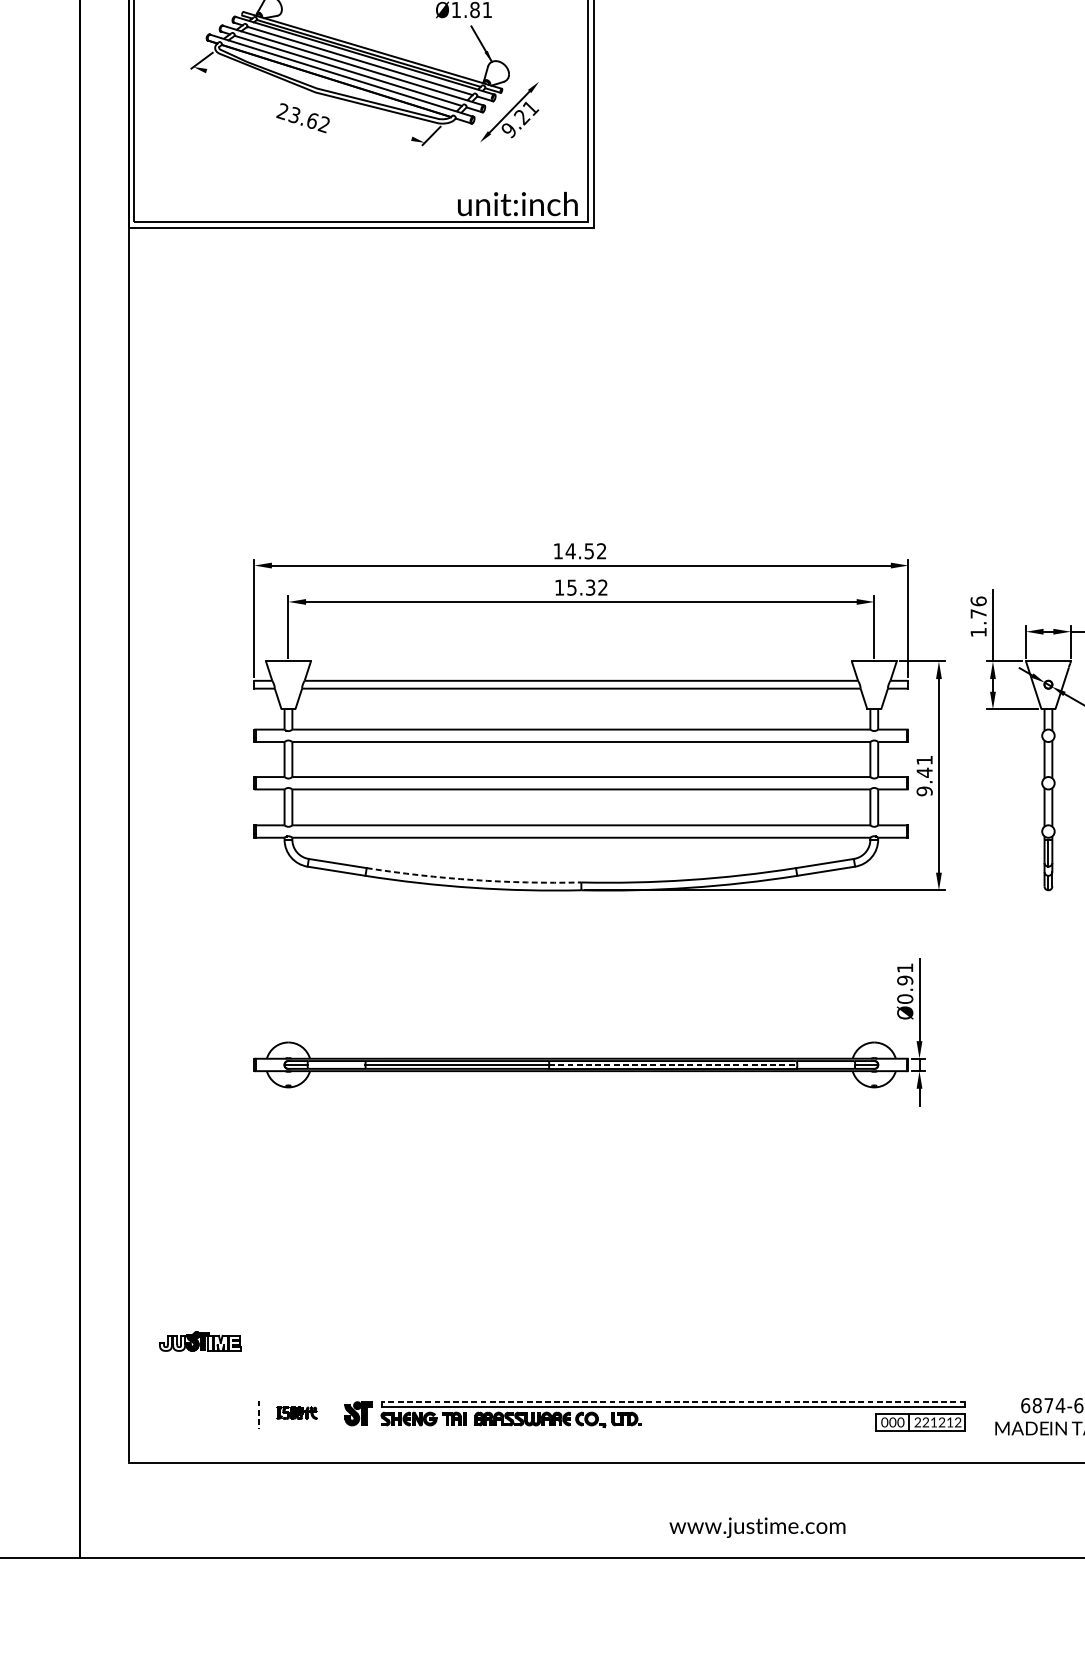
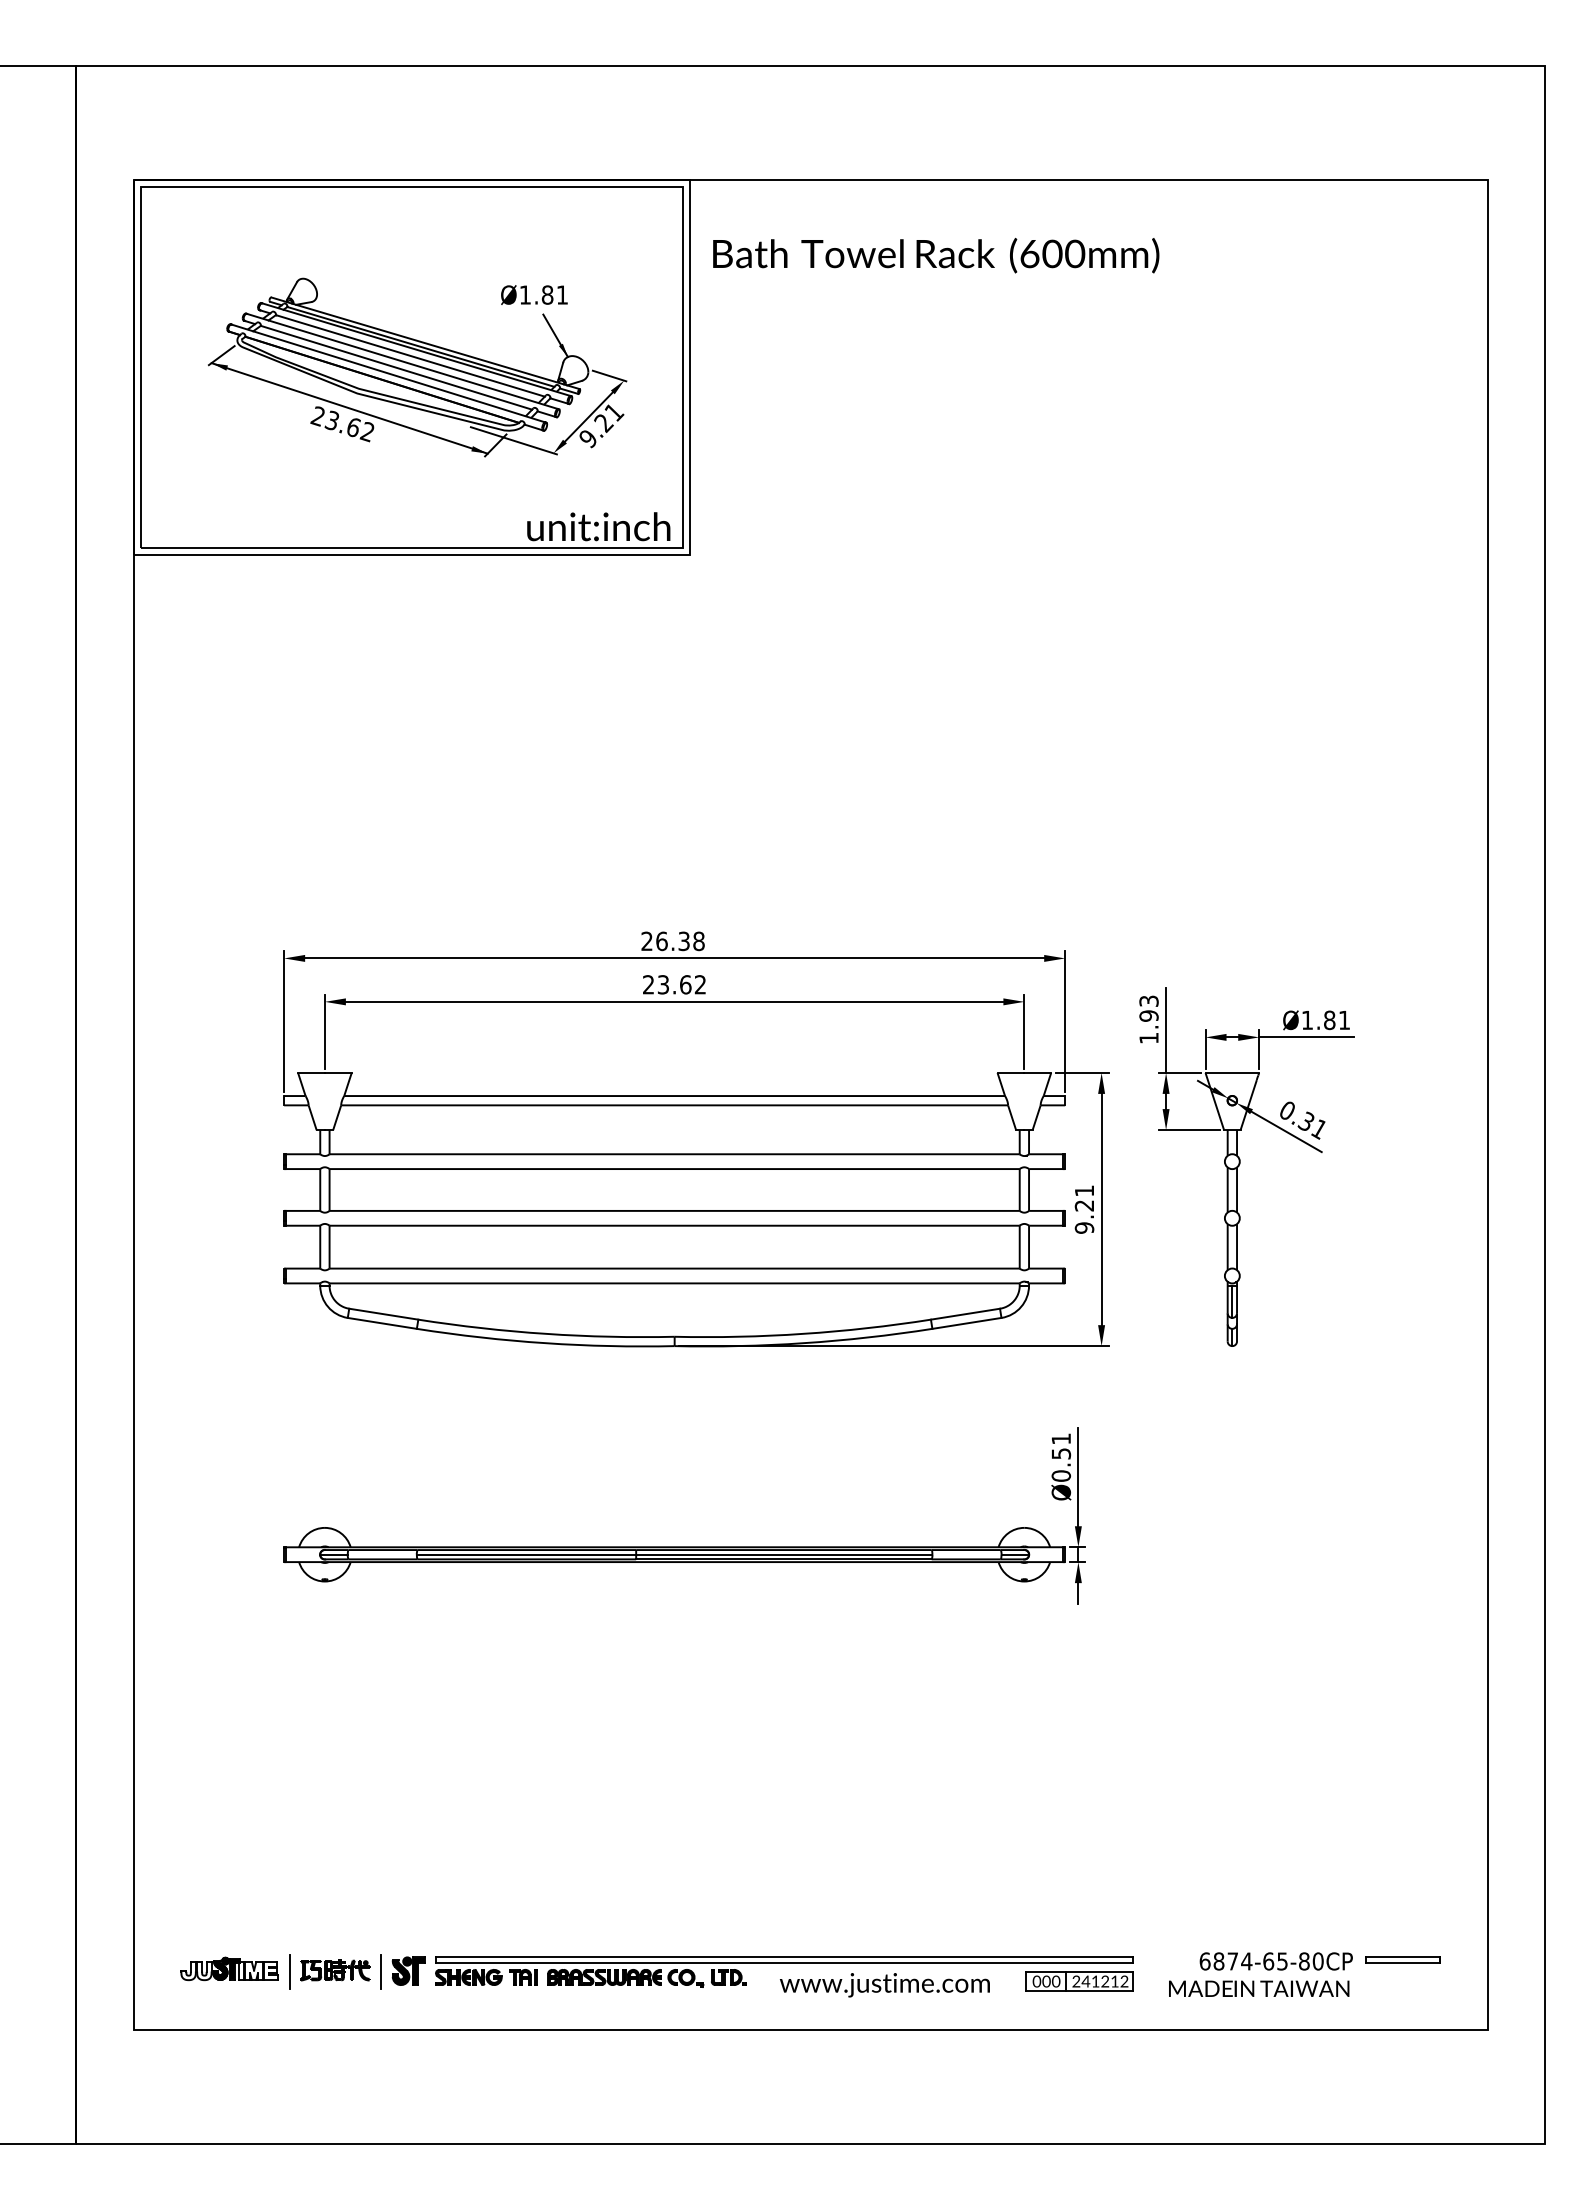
line: (526, 77) -> (609, 375), added
line: (309, 105) -> (349, 408), added
line: (446, 131) -> (513, 440), added
text: (579, 551) -> (672, 941), 14.52 -> 26.38
text: (575, 587) -> (667, 984), 15.32 -> 23.62
text: (978, 607) -> (1148, 1008), 1.76 -> 1.93
text: (923, 772) -> (1083, 1205), 9.41 -> 9.21
arc: (474, 879) -> (546, 1333), dashed -> solid
text: (904, 980) -> (1060, 1453), Ø0.91 -> Ø0.51
line: (673, 1064) -> (784, 1554), dashed -> solid
part: (200, 1341) -> (229, 1968), moved
line: (673, 1402) -> (784, 1957), dashed -> solid
part: (297, 1413) -> (335, 1970), size x1.43
line: (258, 1414) -> (289, 1972), dashed -> solid
line: (335, 1414) -> (381, 1971), added
text: (925, 1422) -> (1085, 1981), 221212 -> 241212
text: (757, 1527) -> (884, 1985), moved

